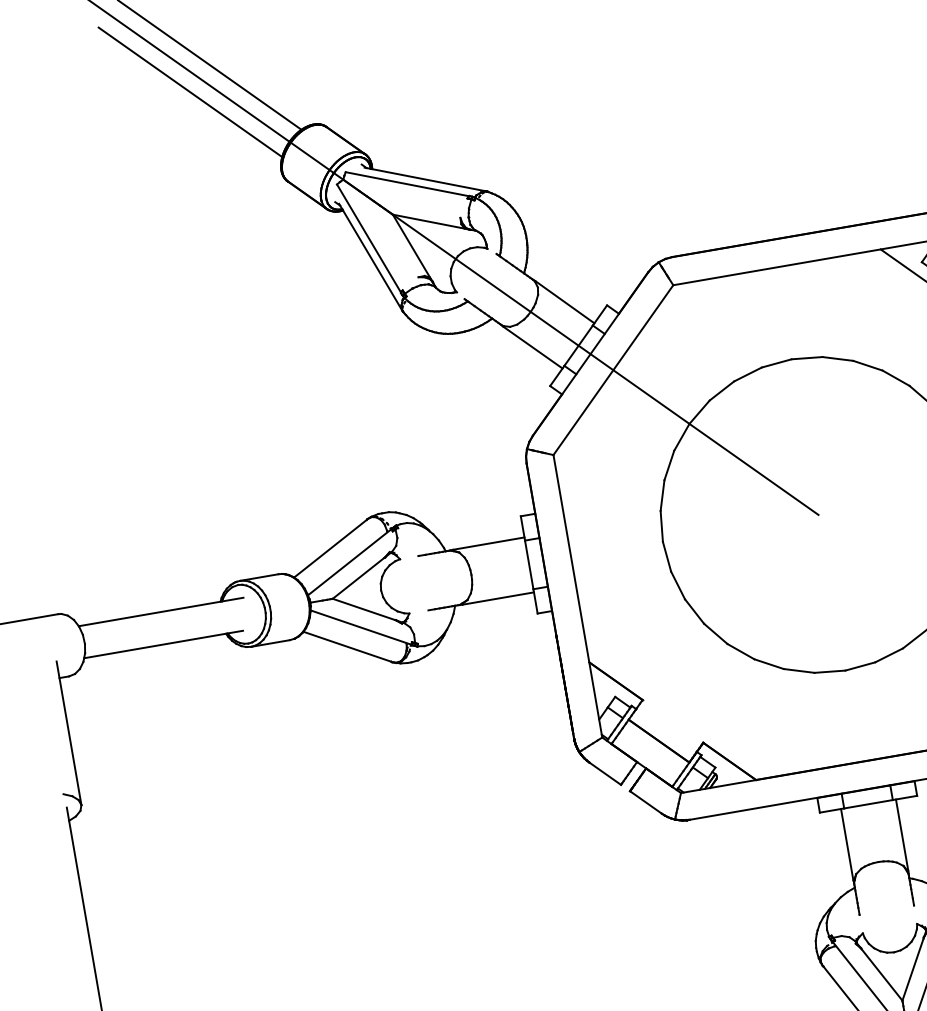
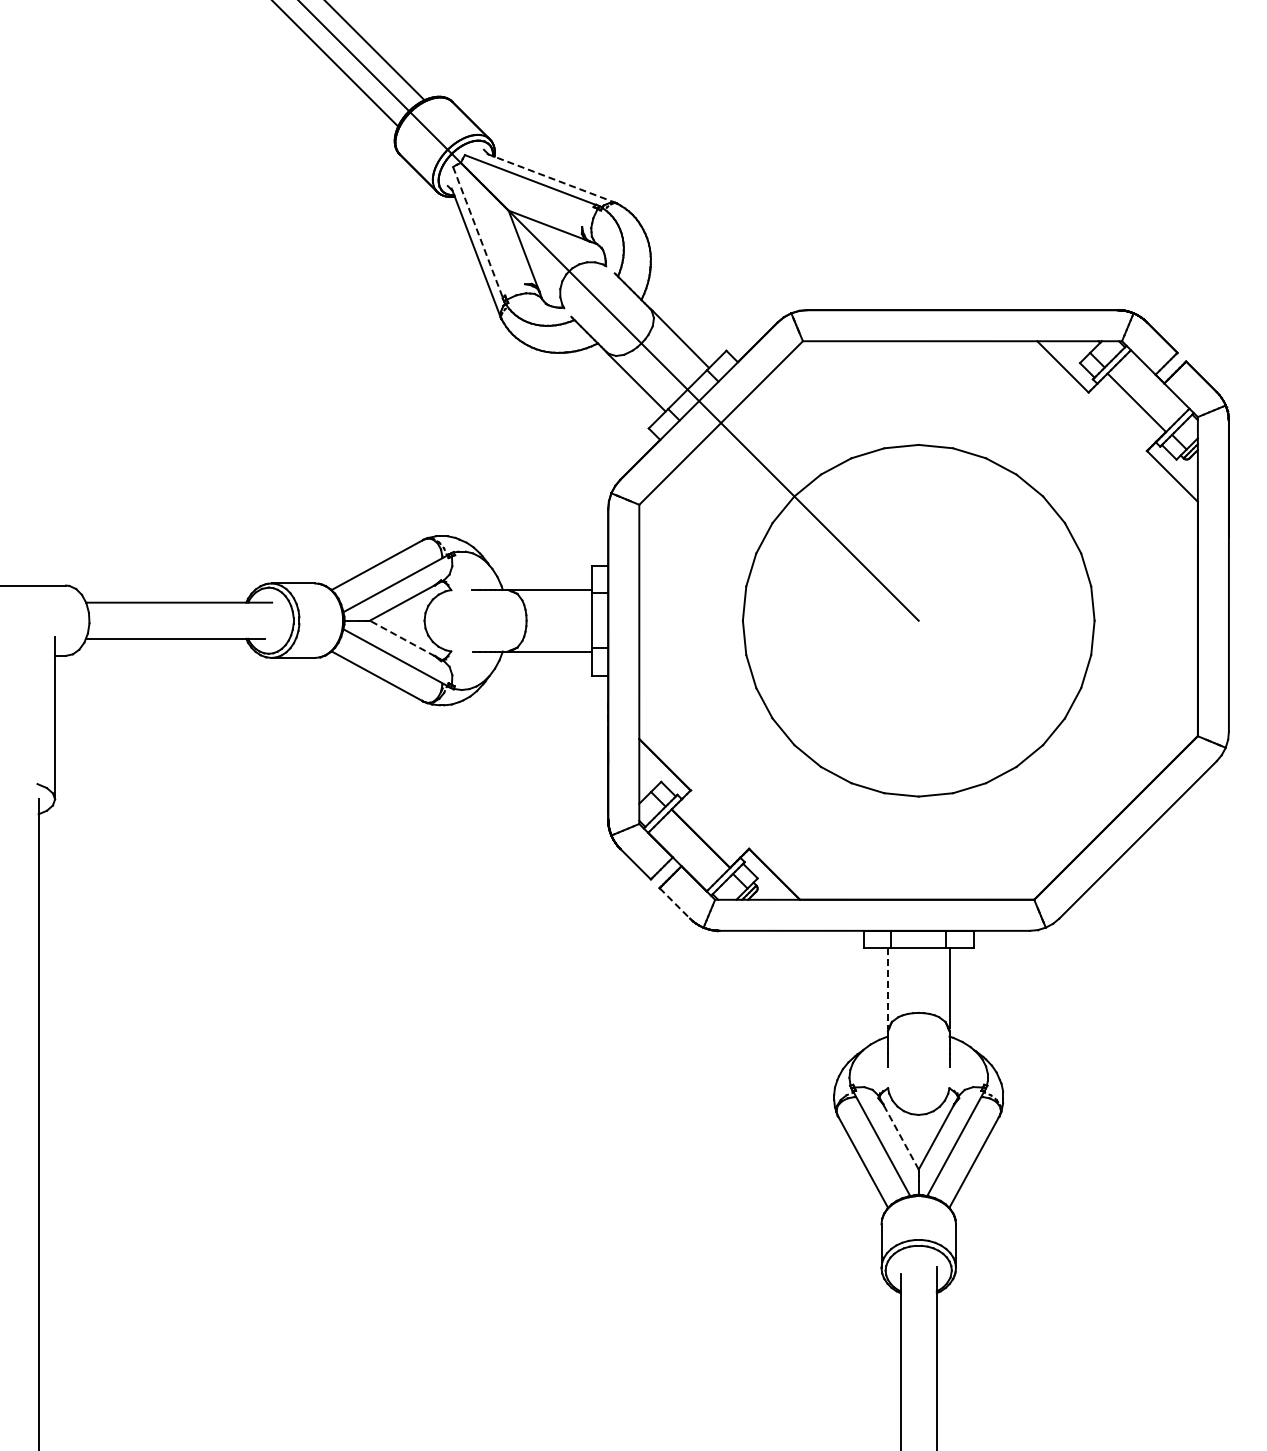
line: (425, 179) -> (551, 178), solid -> dashed
line: (369, 238) -> (478, 232), solid -> dashed
line: (364, 609) -> (402, 638), solid -> dashed
line: (645, 802) -> (674, 903), solid -> dashed
line: (847, 845) -> (887, 988), solid -> dashed
line: (881, 974) -> (900, 1136), solid -> dashed

